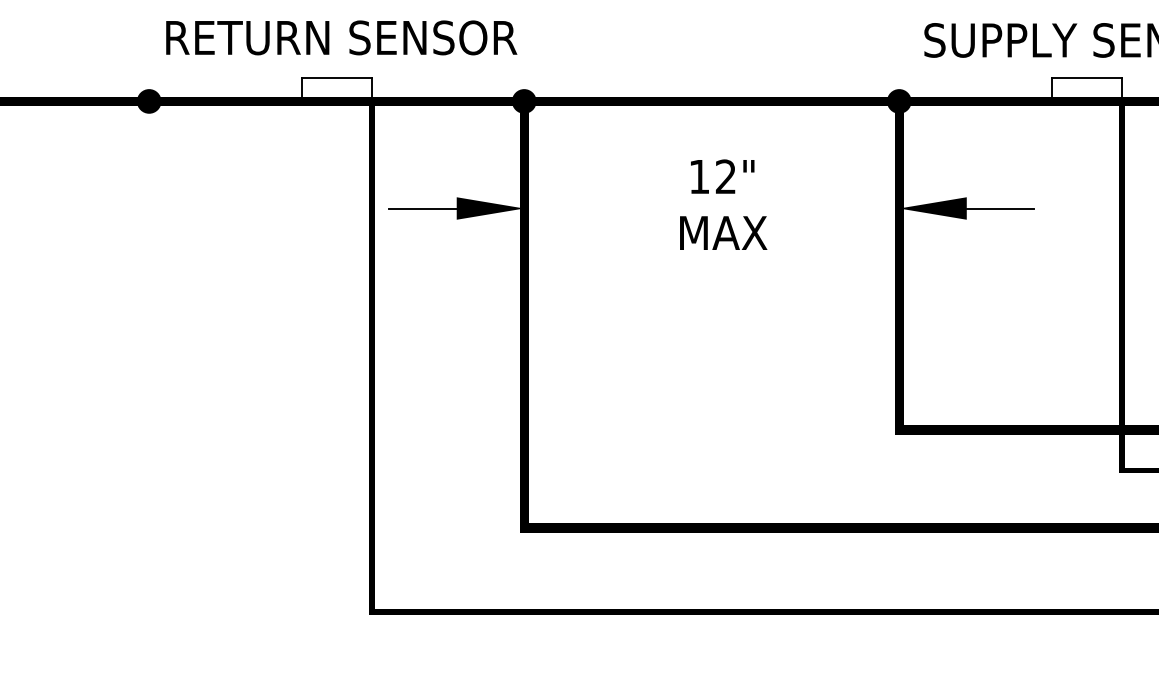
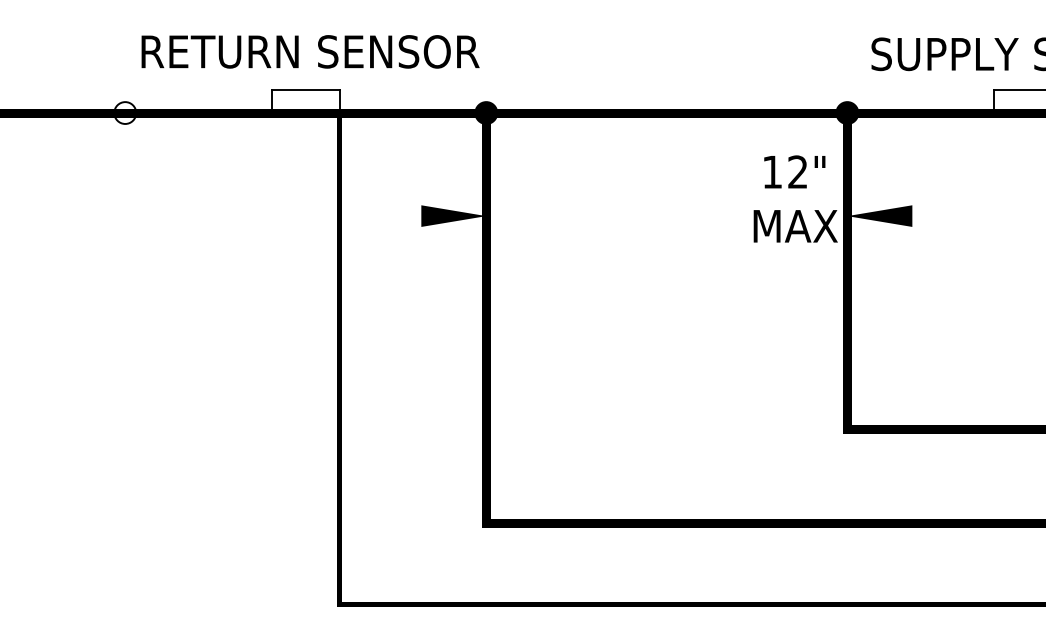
fill: (148, 101) -> (124, 113), removed
text: (723, 204) -> (795, 198), moved
line: (422, 208) -> (388, 216), removed
line: (1000, 208) -> (944, 216), removed

